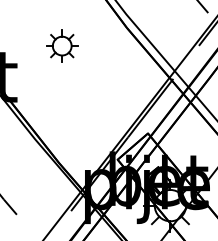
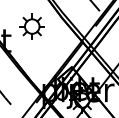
part: (60, 46) -> (31, 26), size x1.67

